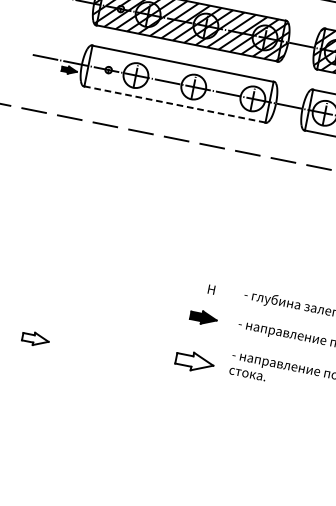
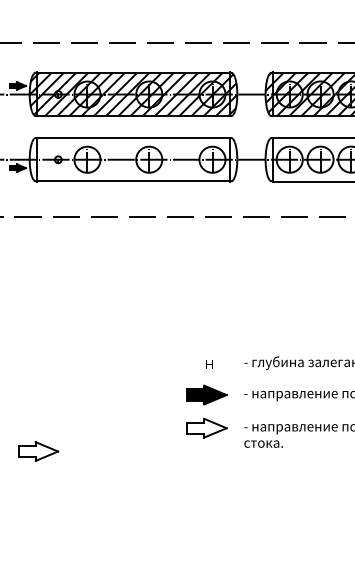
line: (174, 104) -> (133, 181), dashed -> solid
part: (203, 317) -> (206, 394), size x1.43
part: (35, 339) -> (38, 451), size x1.43
part: (194, 362) -> (206, 428), moved

